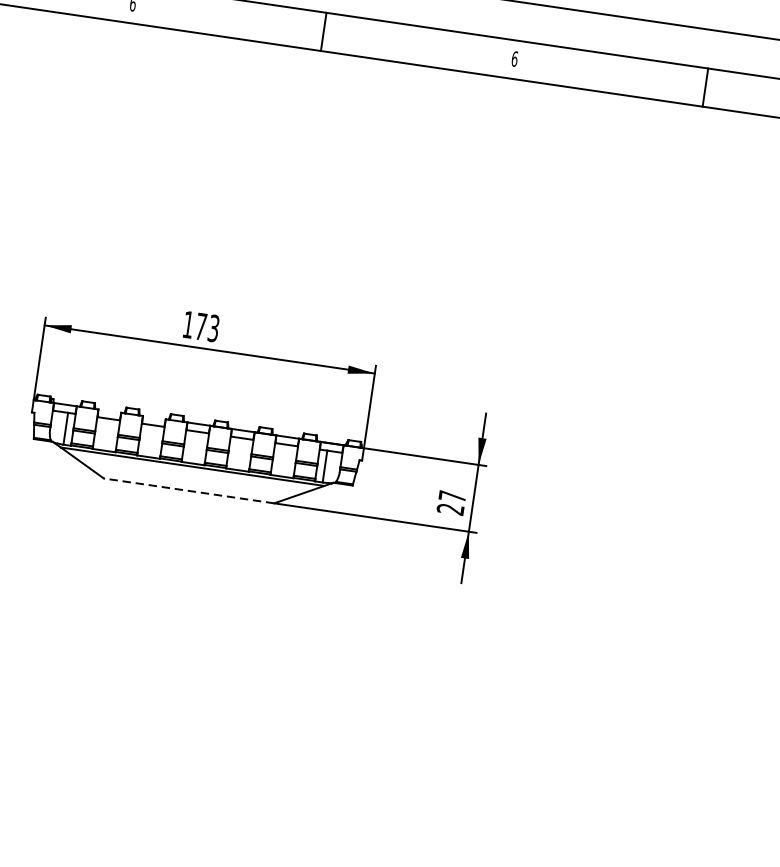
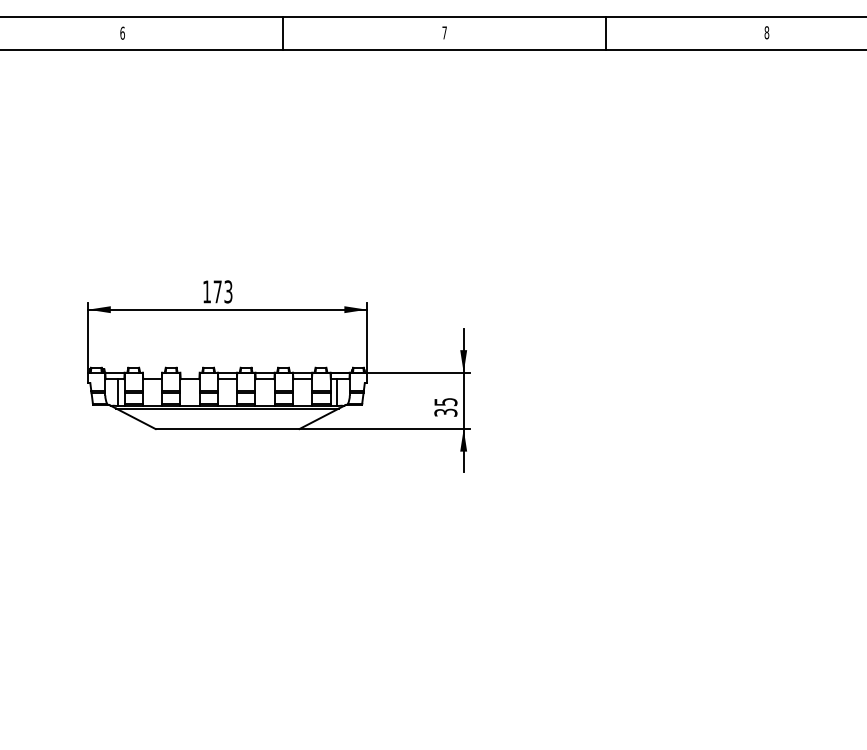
text: (514, 58) -> (444, 32), 6 -> 7
line: (188, 491) -> (227, 429), dashed -> solid
text: (451, 503) -> (445, 407), 27 -> 35

